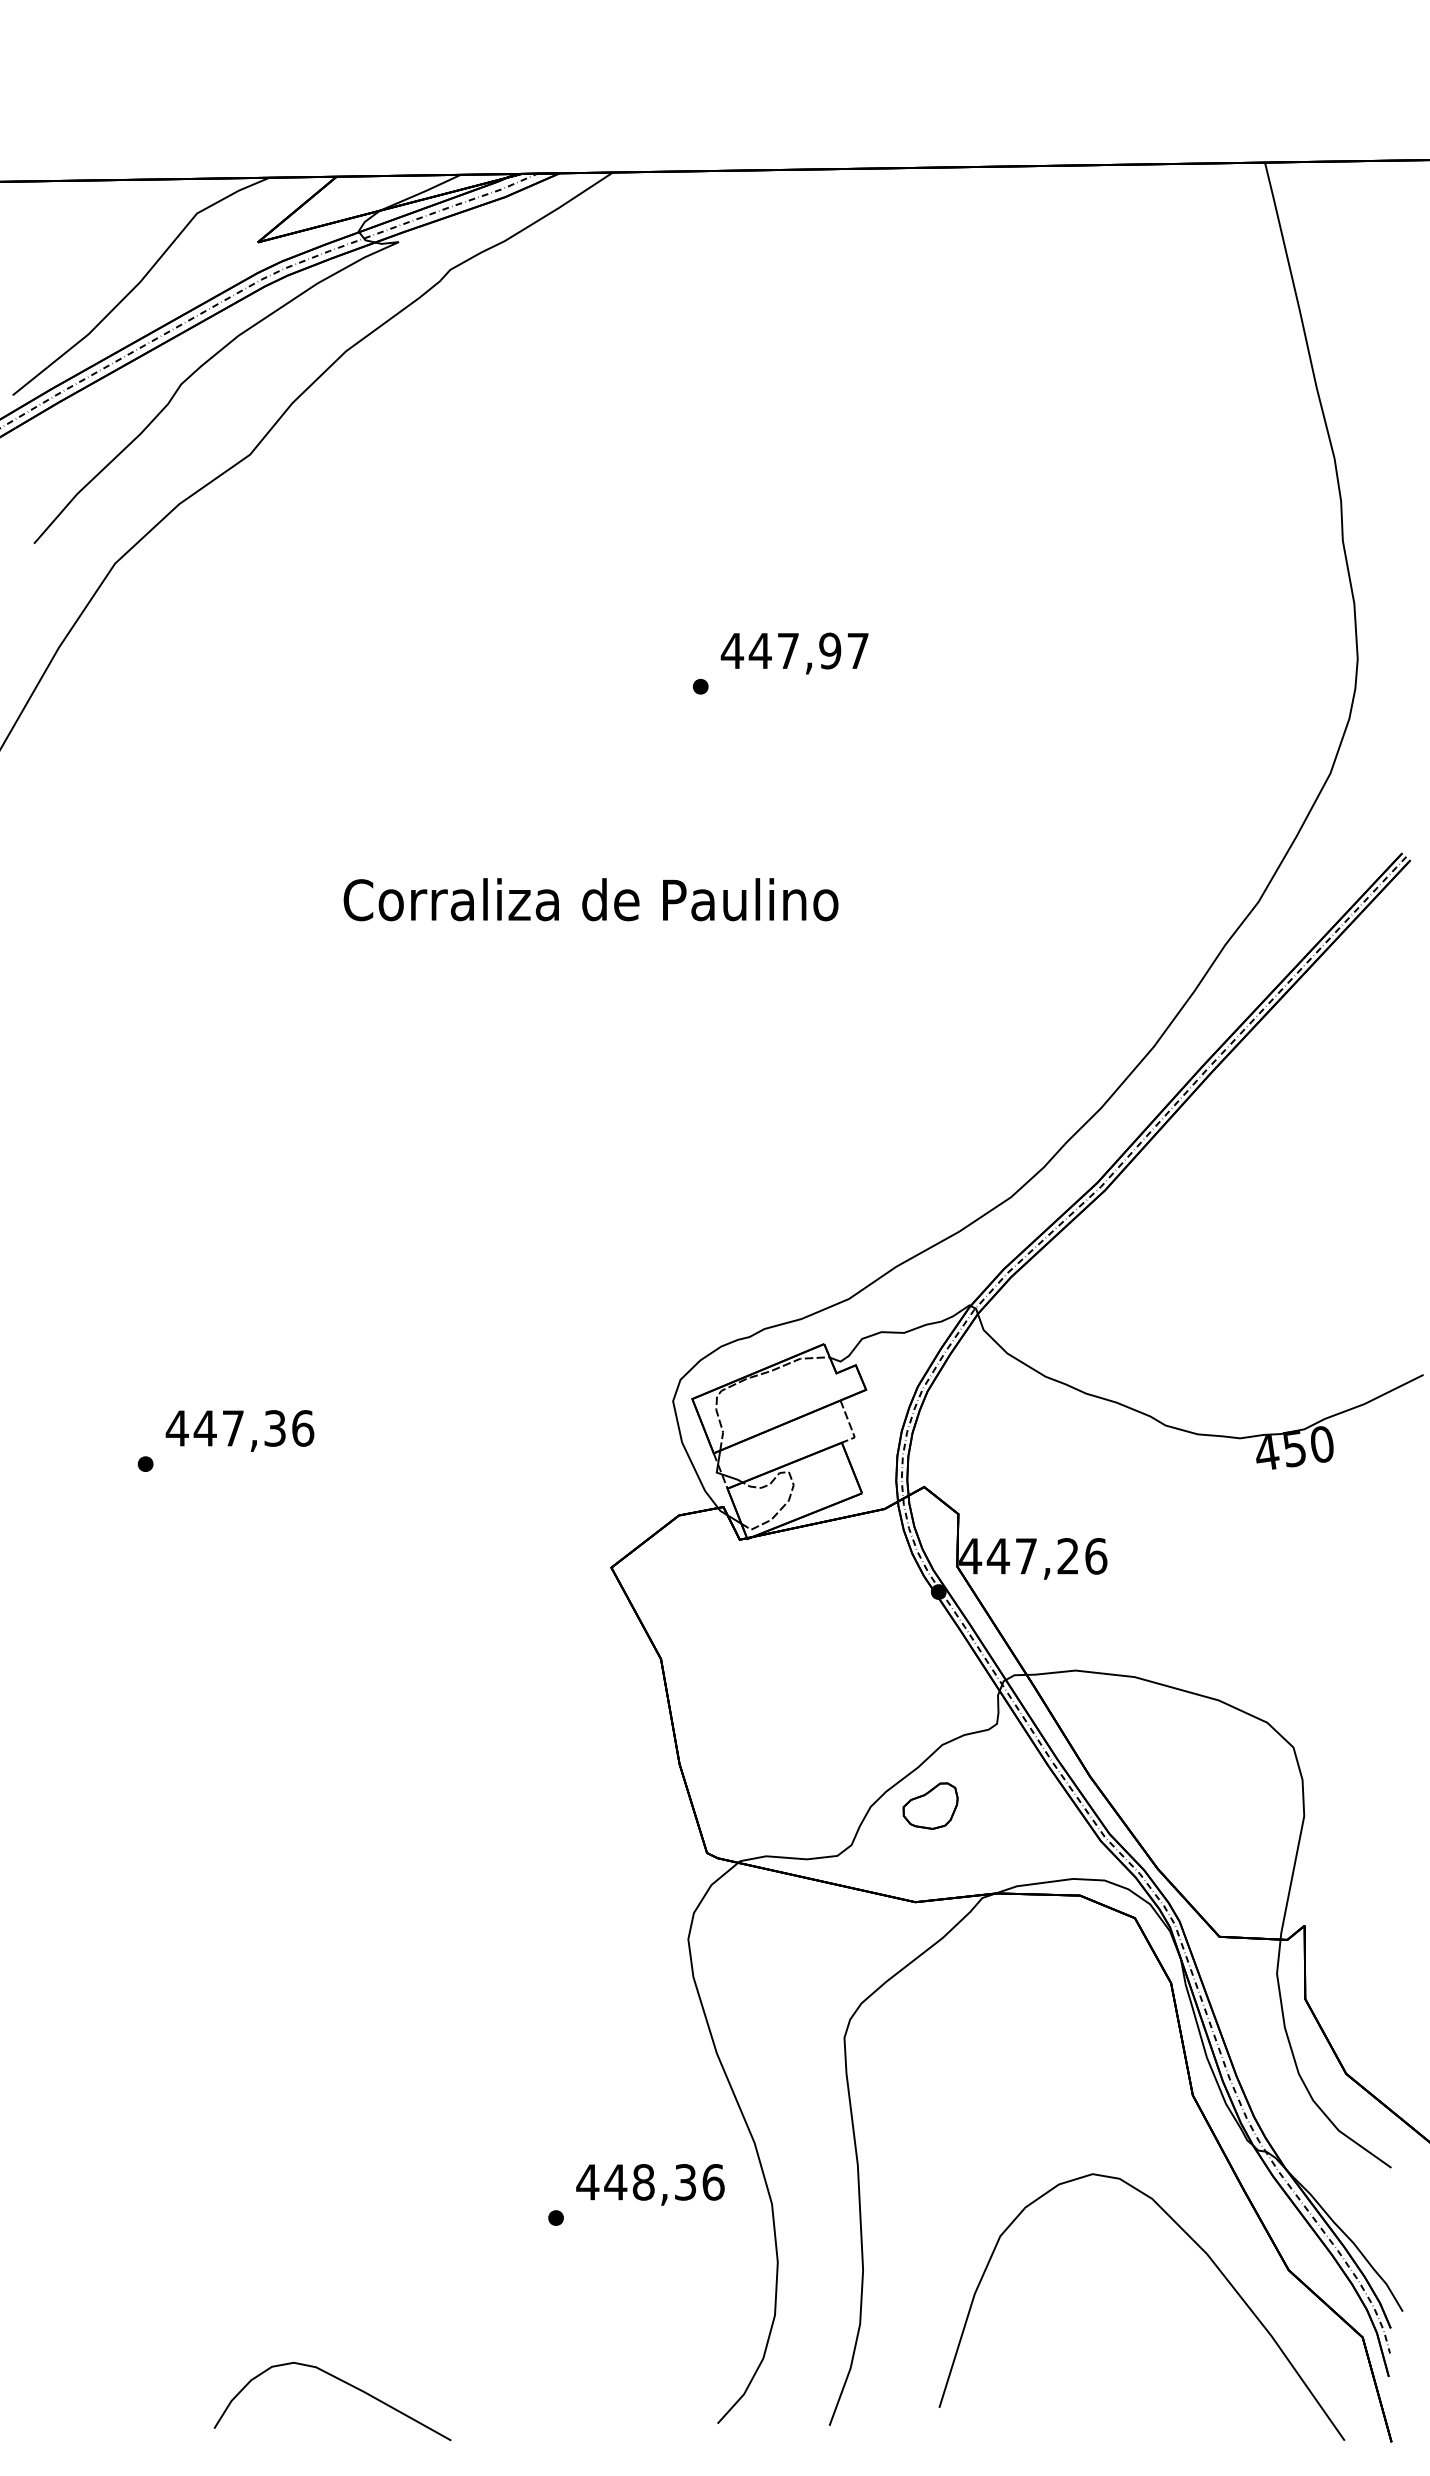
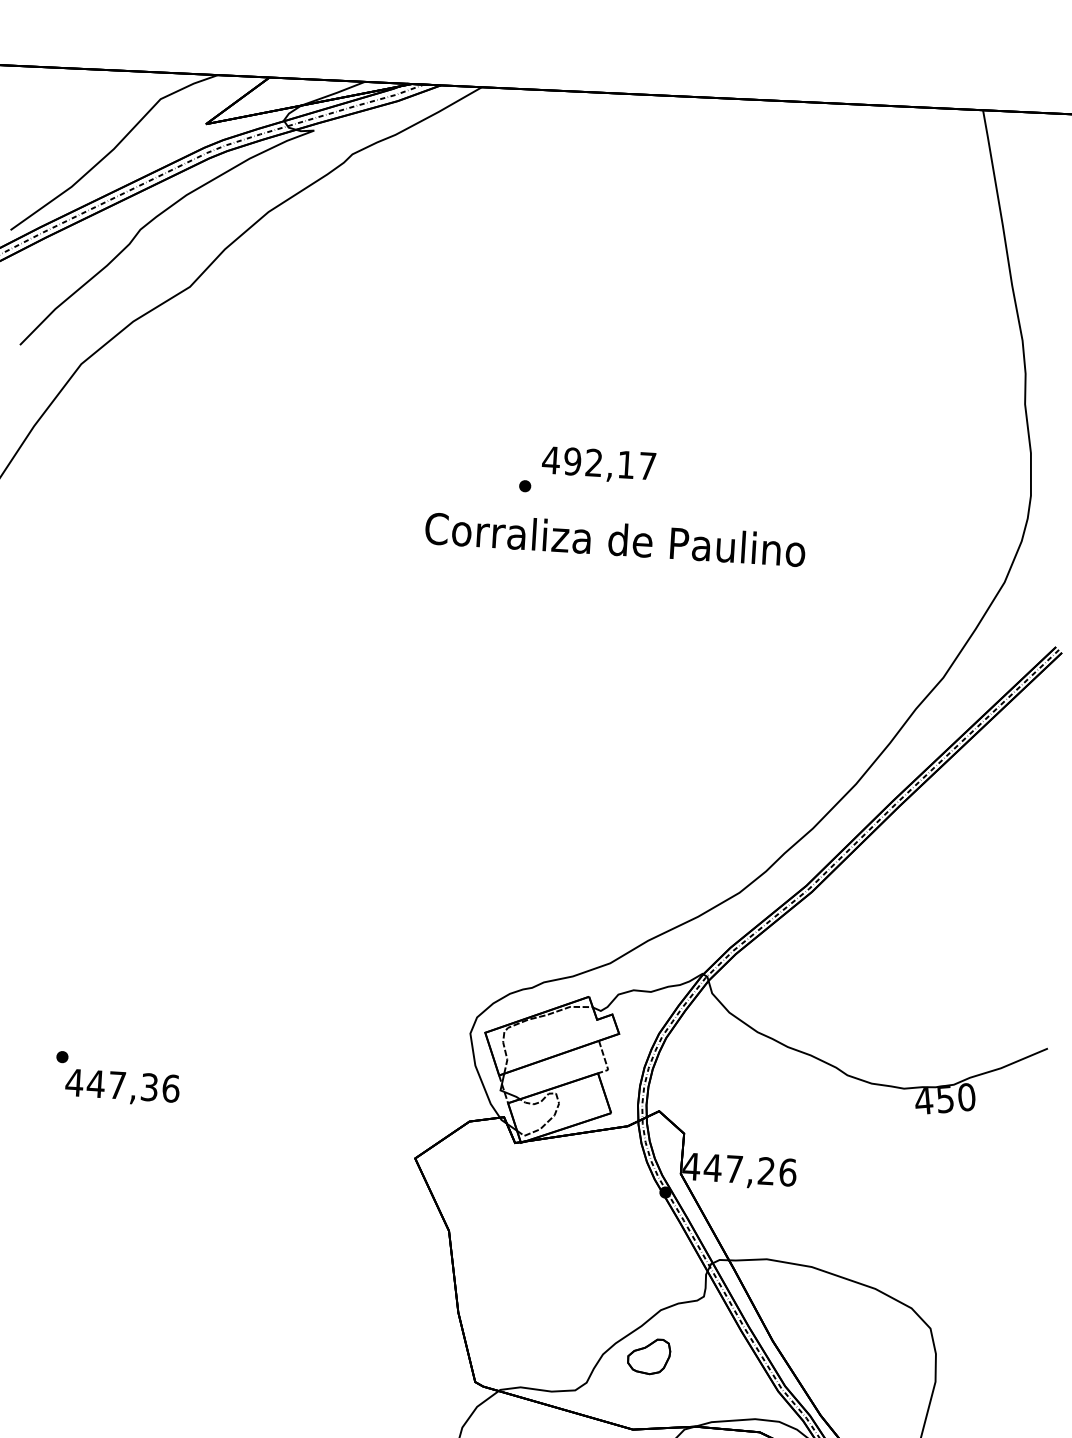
text: (794, 650) -> (598, 462), 447,97 -> 492,17
text: (590, 899) -> (615, 539), moved
text: (239, 1430) -> (122, 1087), moved

